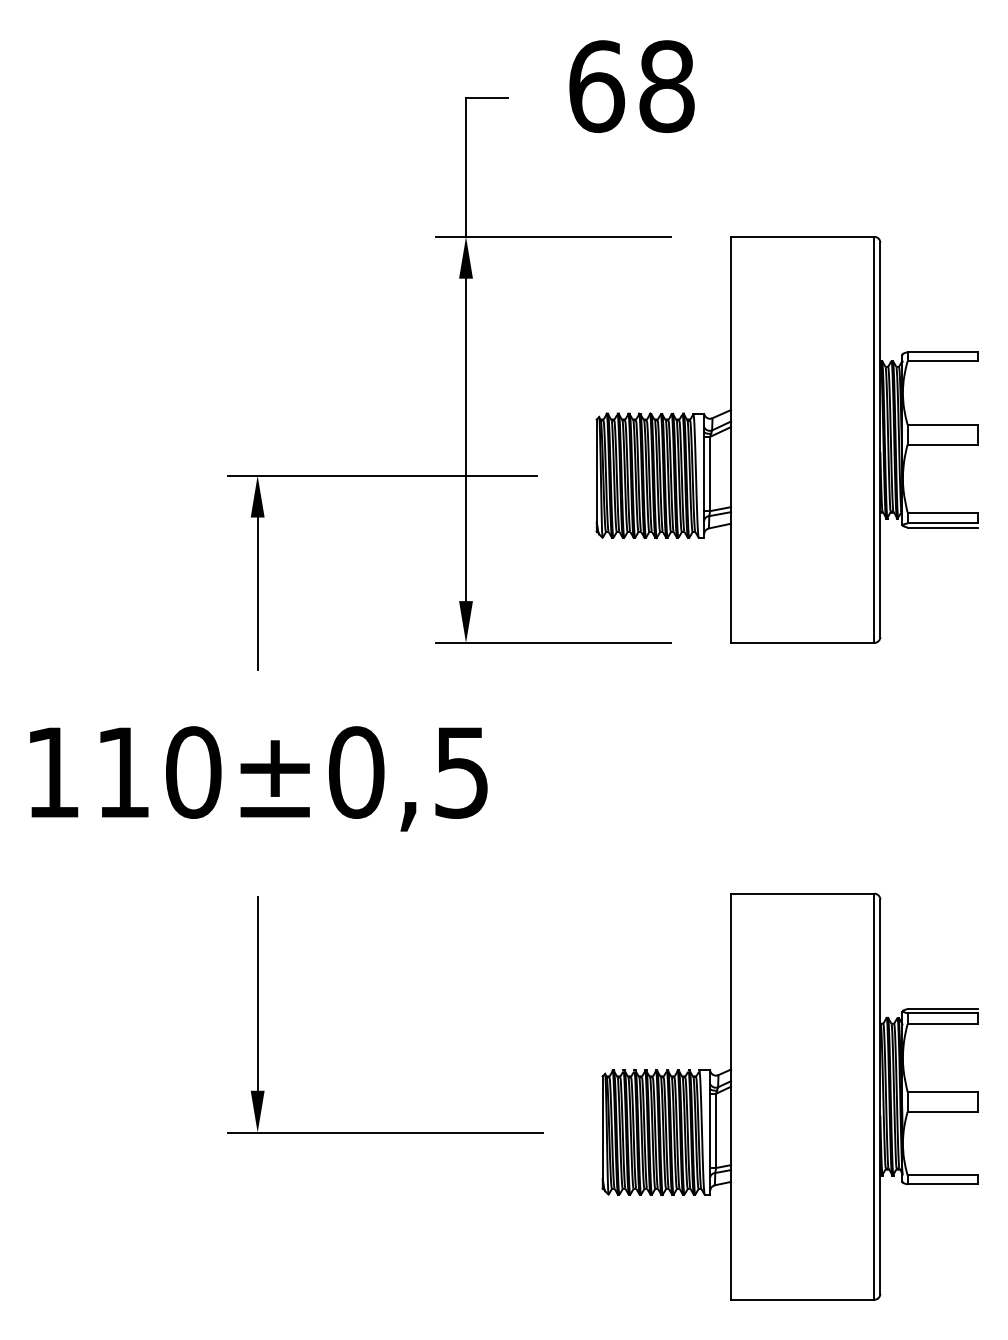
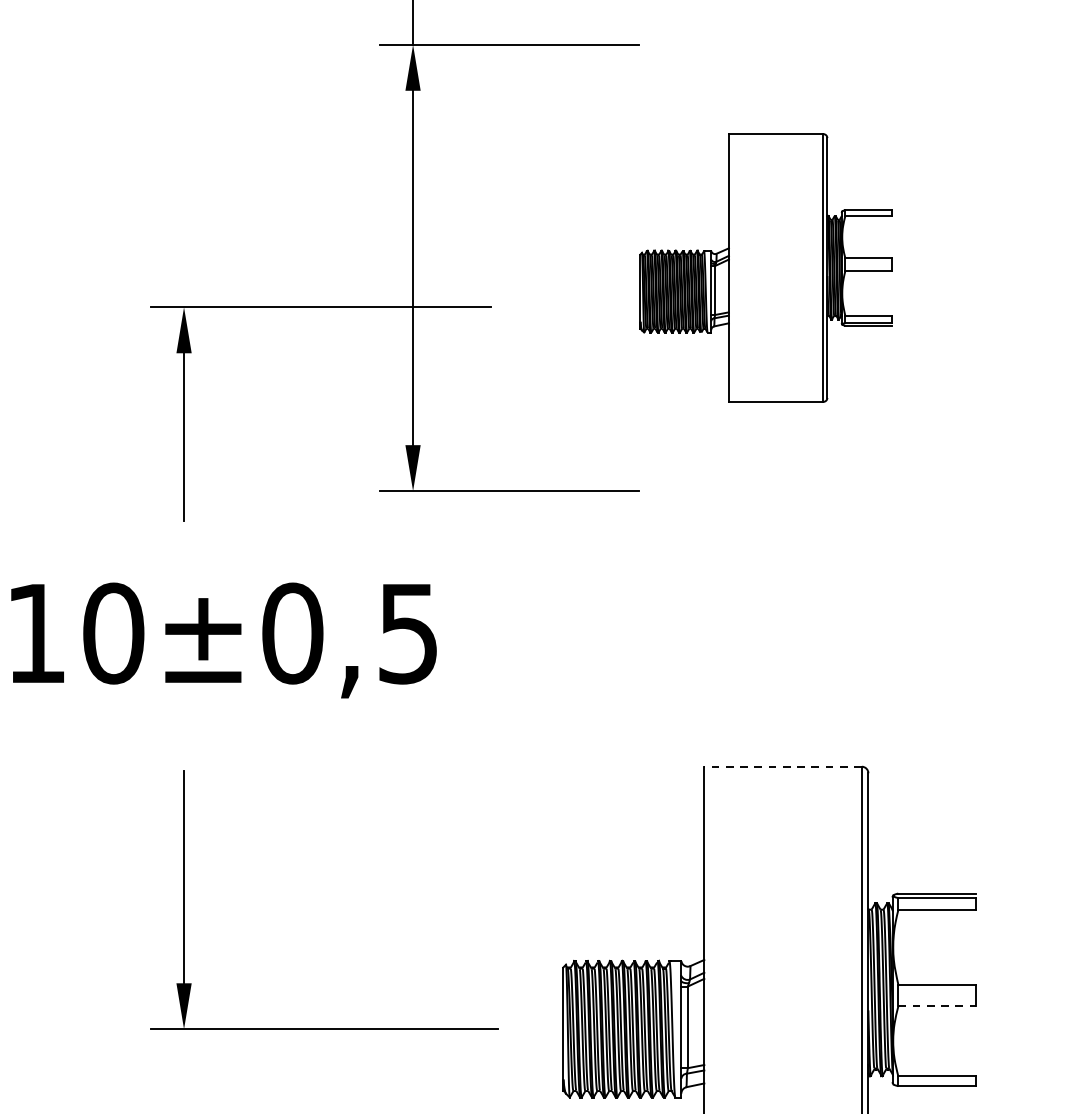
part: (786, 439) -> (765, 267), size x0.6
line: (802, 893) -> (782, 766), solid -> dashed
line: (943, 1111) -> (937, 1006), solid -> dashed

